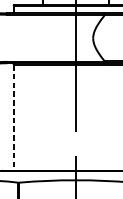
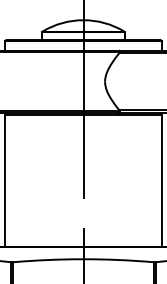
line: (13, 118) -> (5, 181), dashed -> solid

